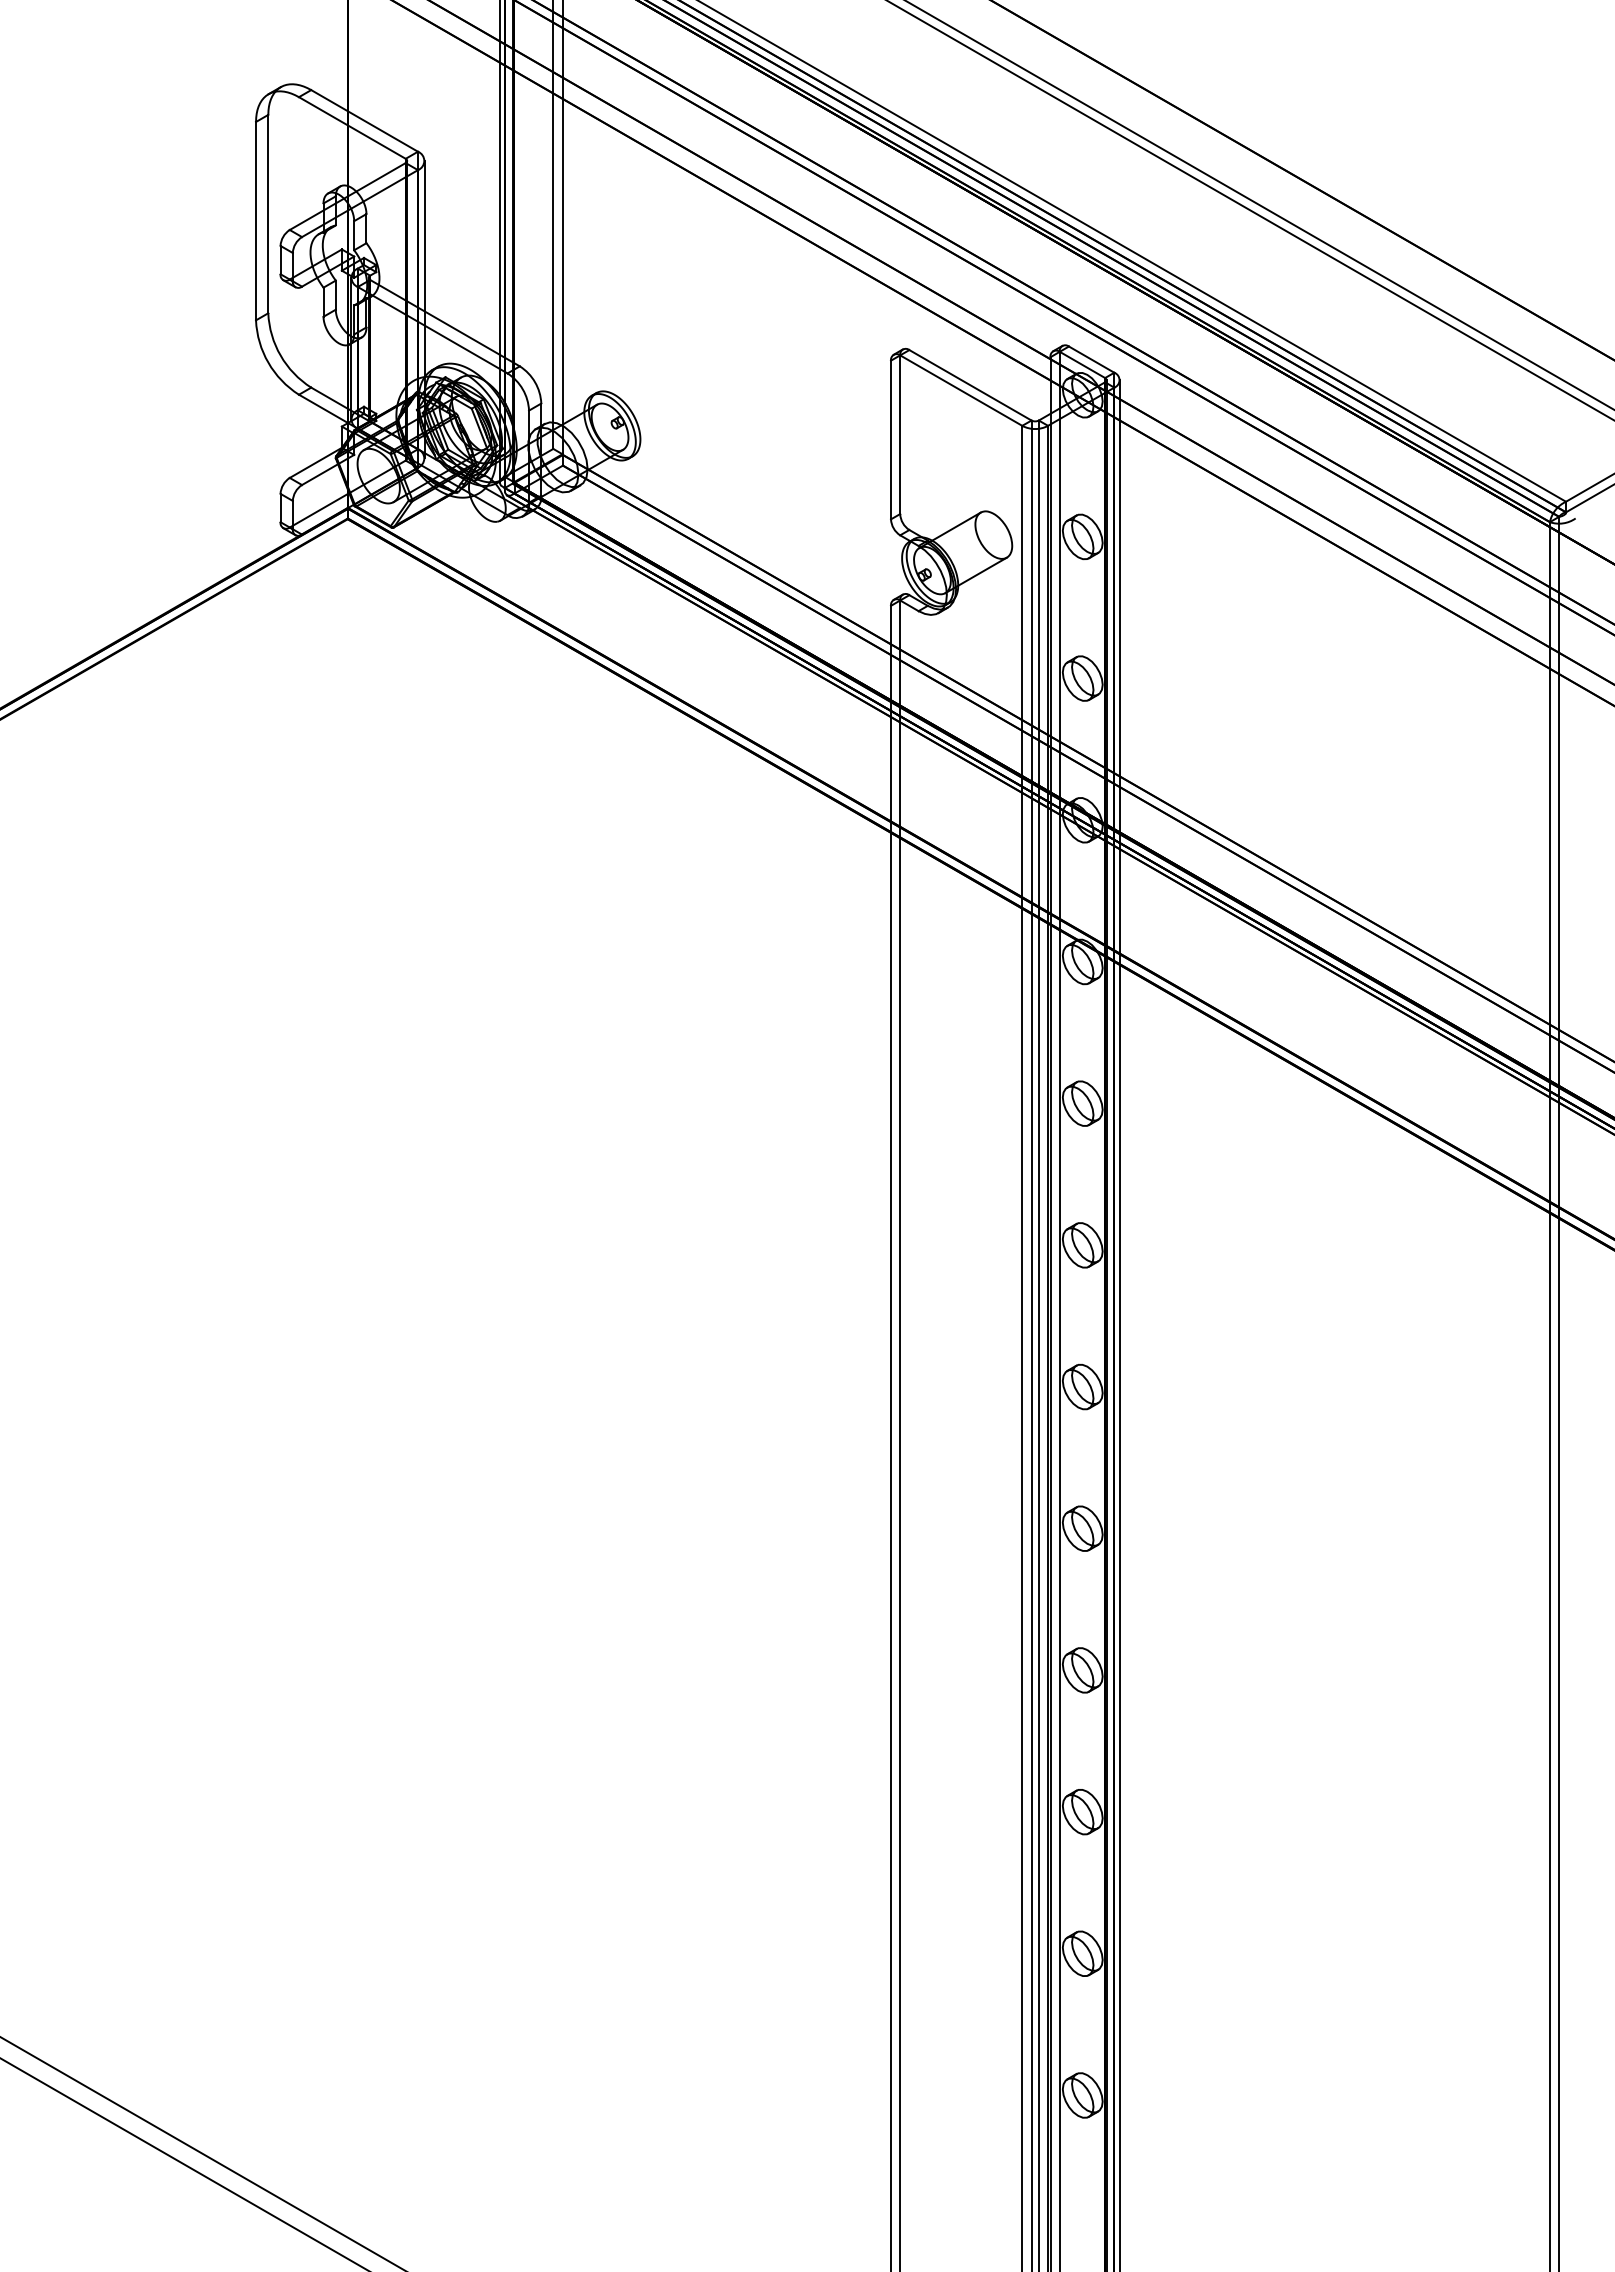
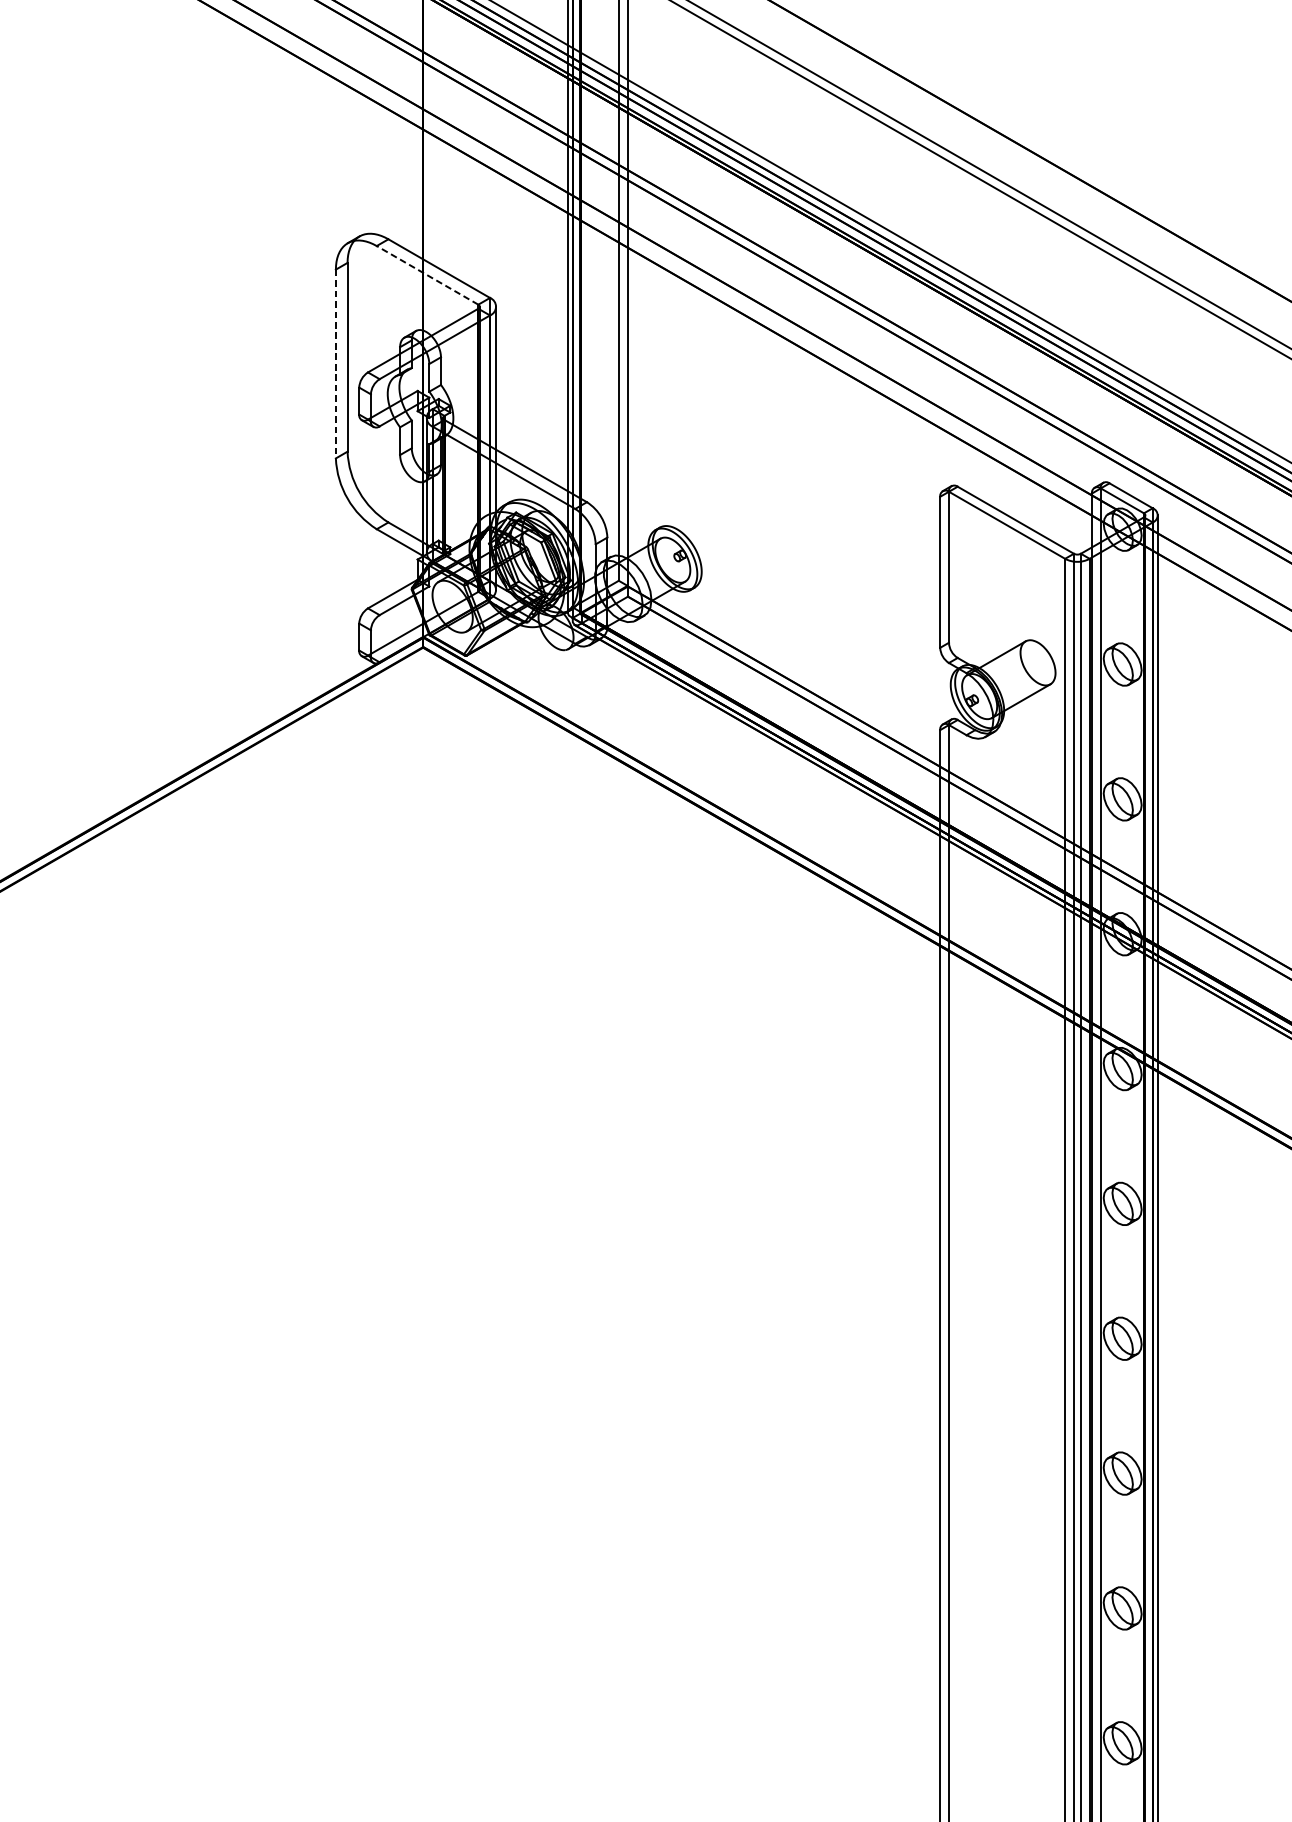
line: (352, 128) -> (427, 275), solid -> dashed
line: (256, 221) -> (336, 364), solid -> dashed

